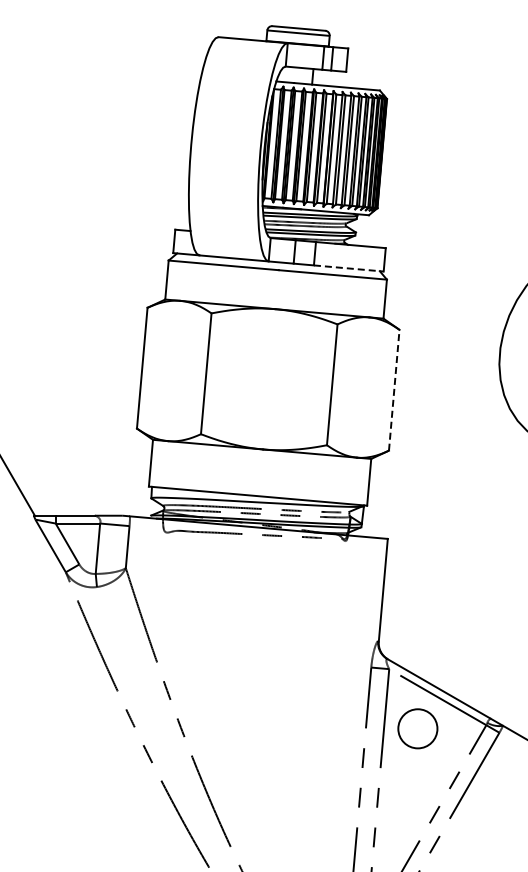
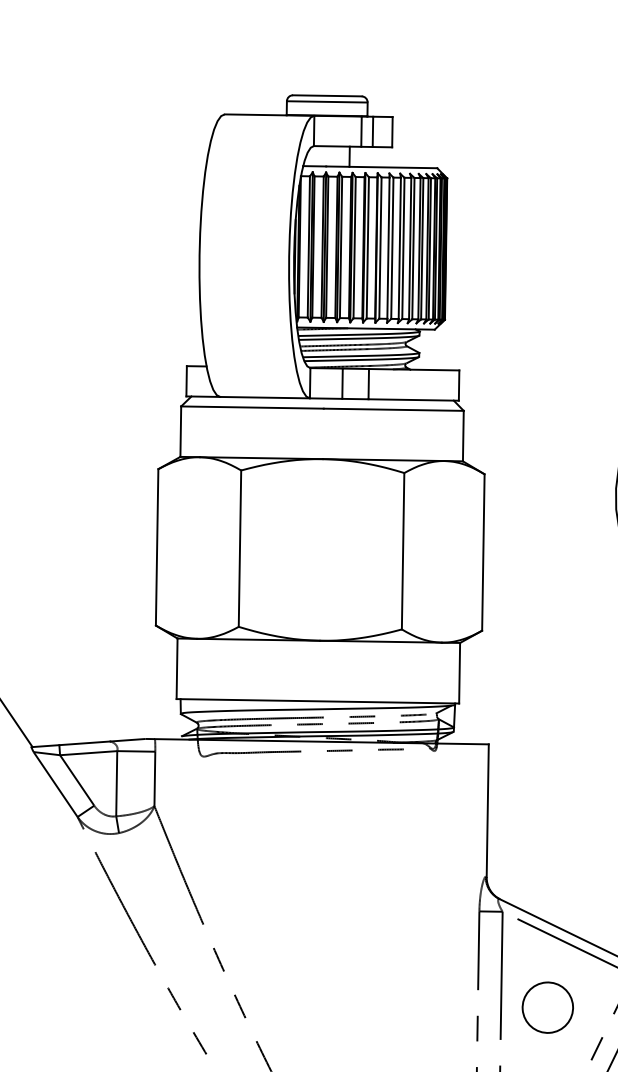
line: (349, 268) -> (414, 399), dashed -> solid
line: (394, 390) -> (483, 552), dashed -> solid
circle: (417, 728) -> (547, 1007), moved

